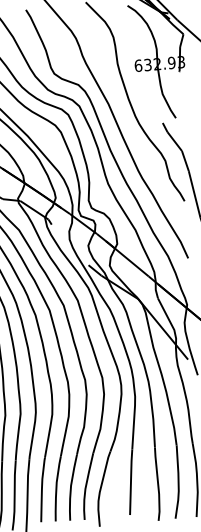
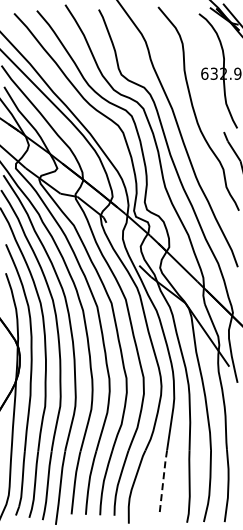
line: (131, 482) -> (163, 482), solid -> dashed

